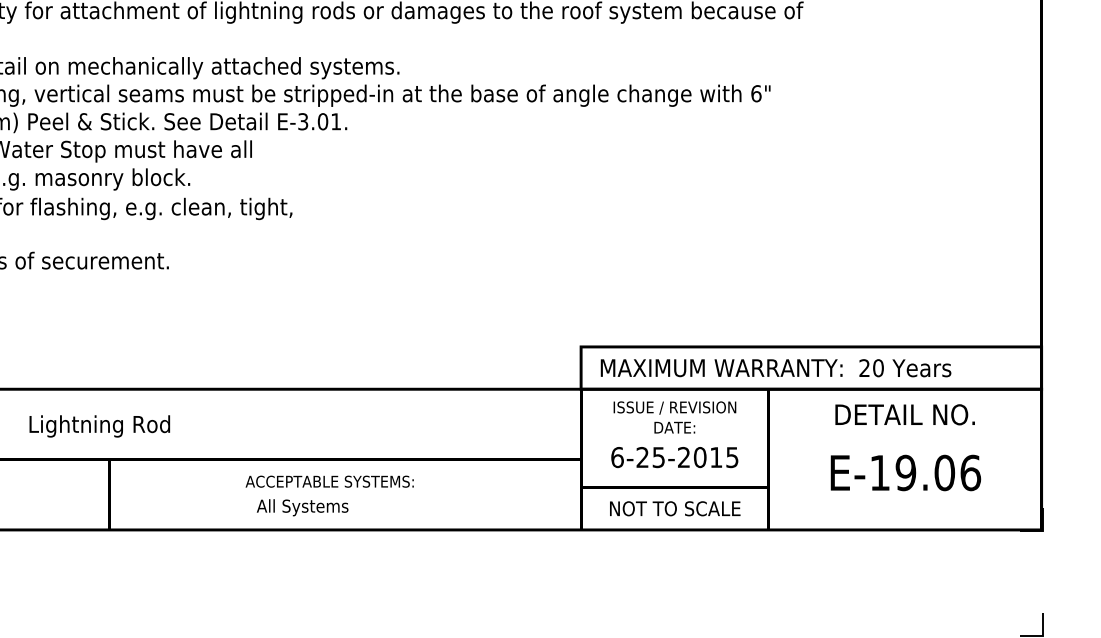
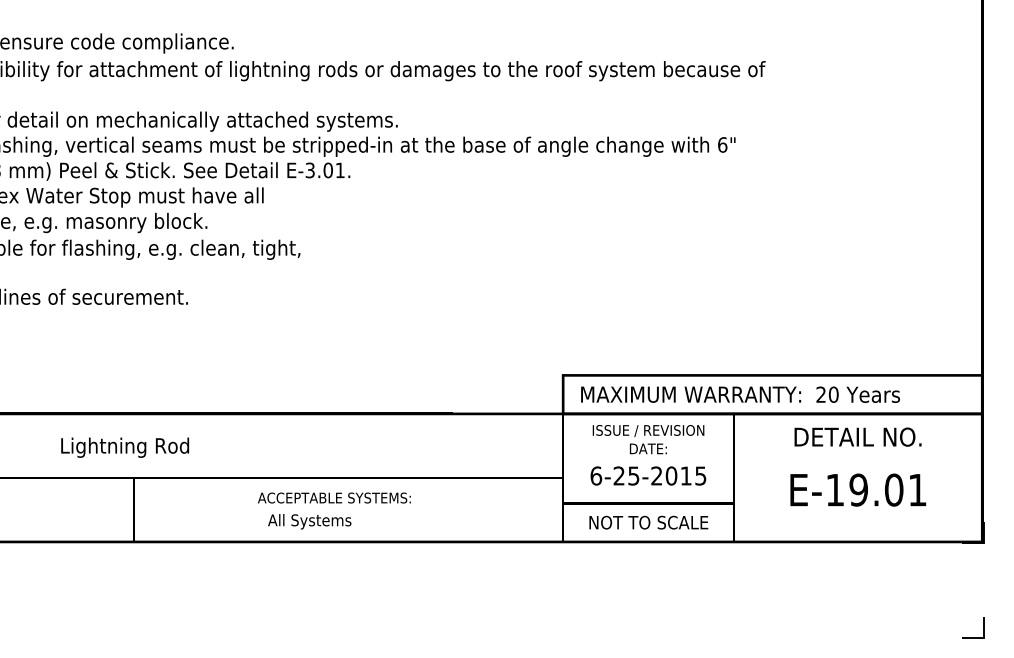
text: (970, 472) -> (917, 489), E-19.06 -> E-19.01

